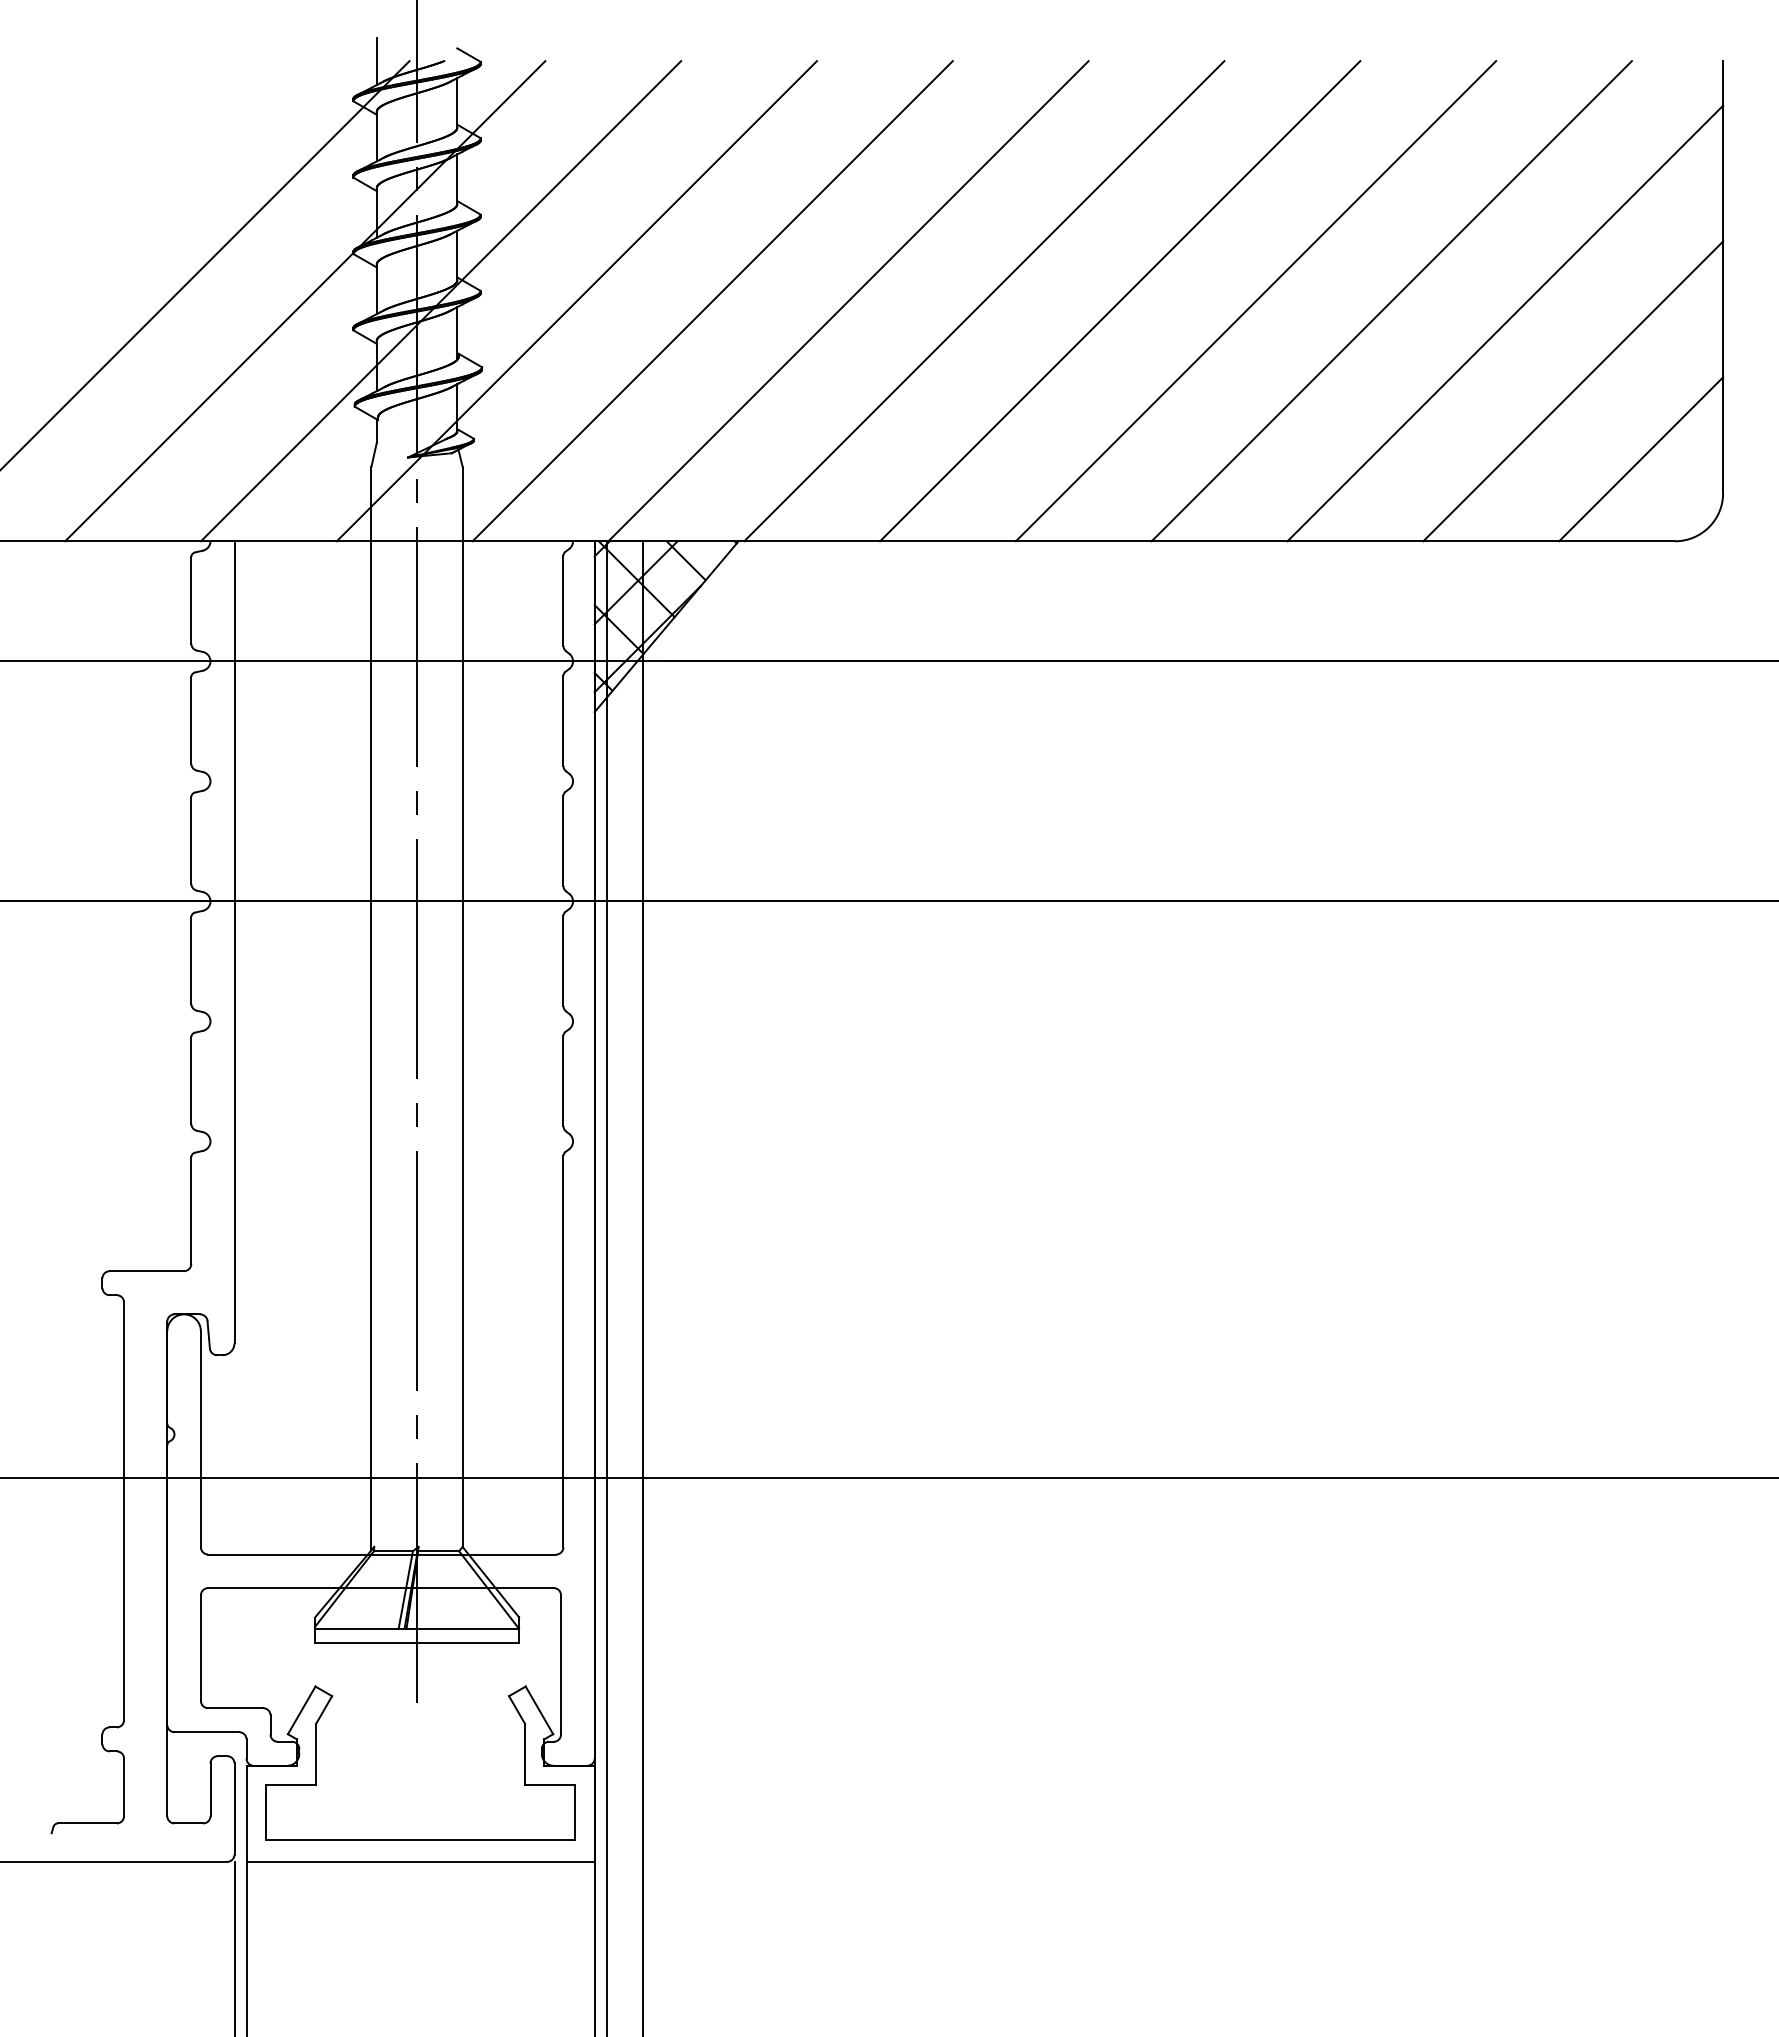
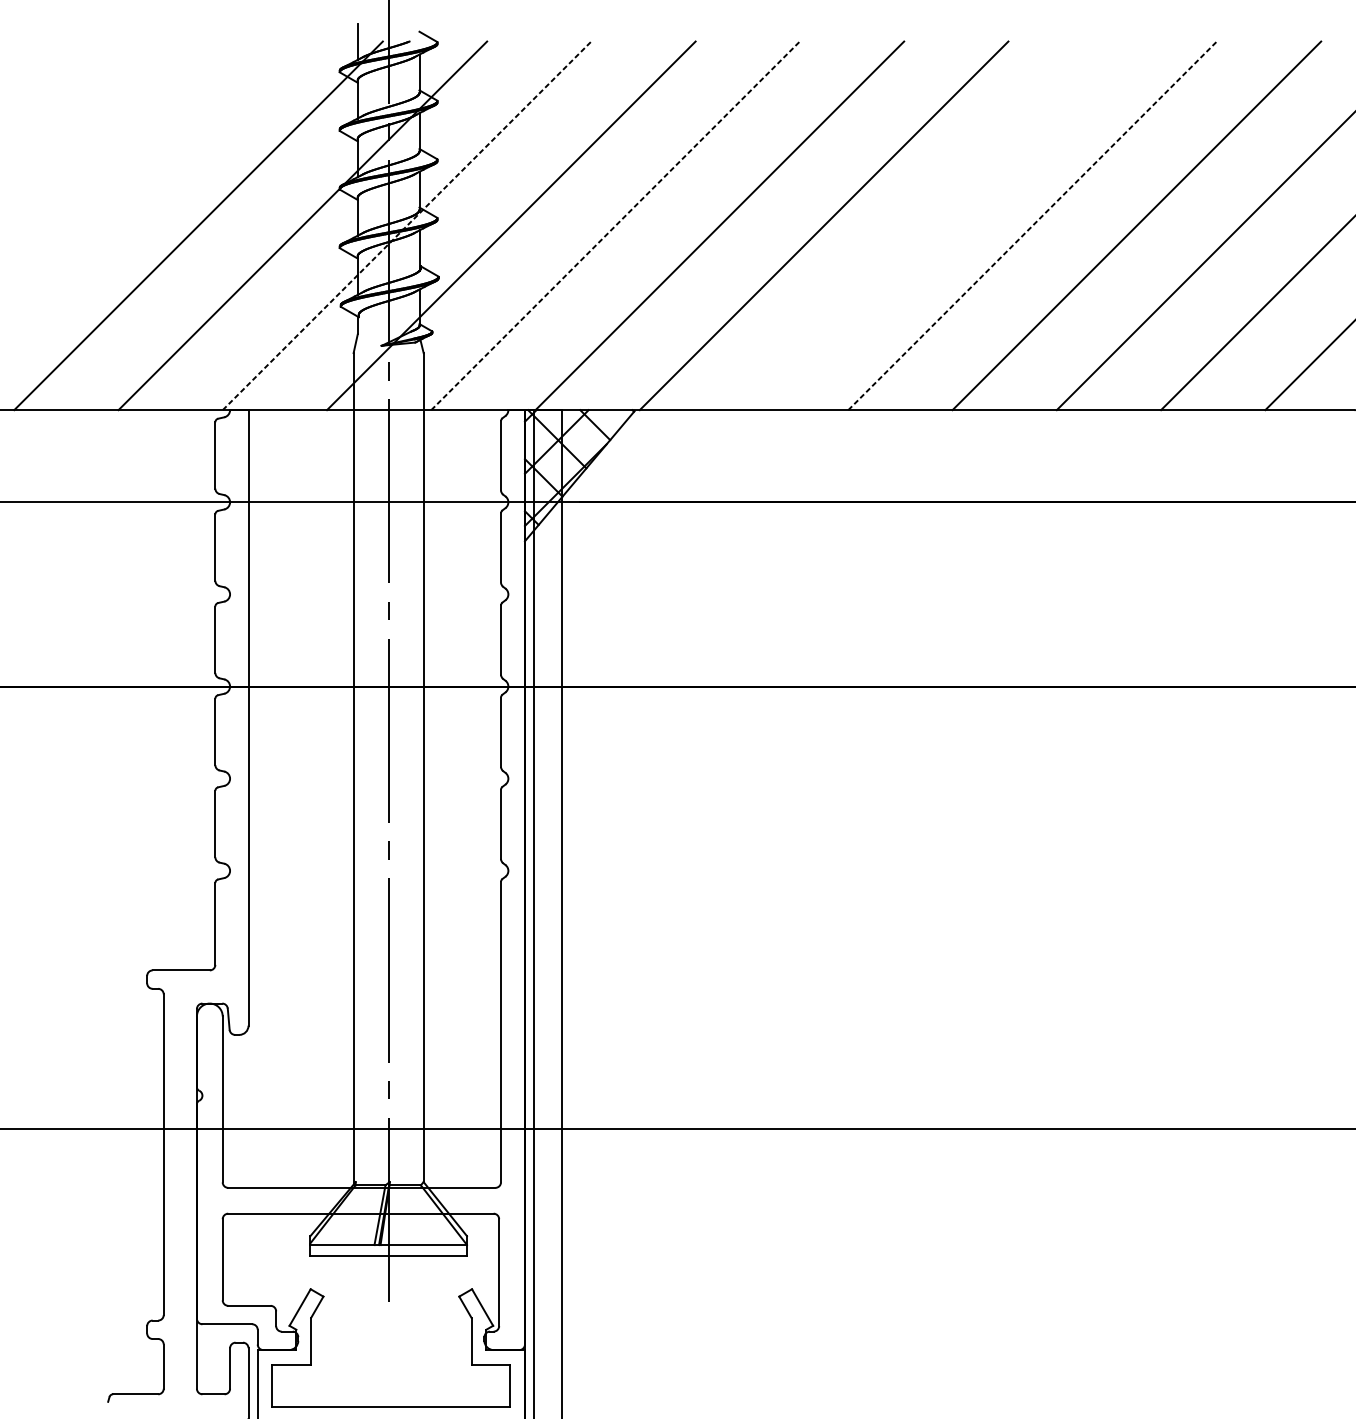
line: (441, 301) -> (407, 226), solid -> dashed
line: (712, 301) -> (615, 226), solid -> dashed
line: (1120, 301) -> (928, 226), removed
line: (1256, 301) -> (1033, 226), solid -> dashed

